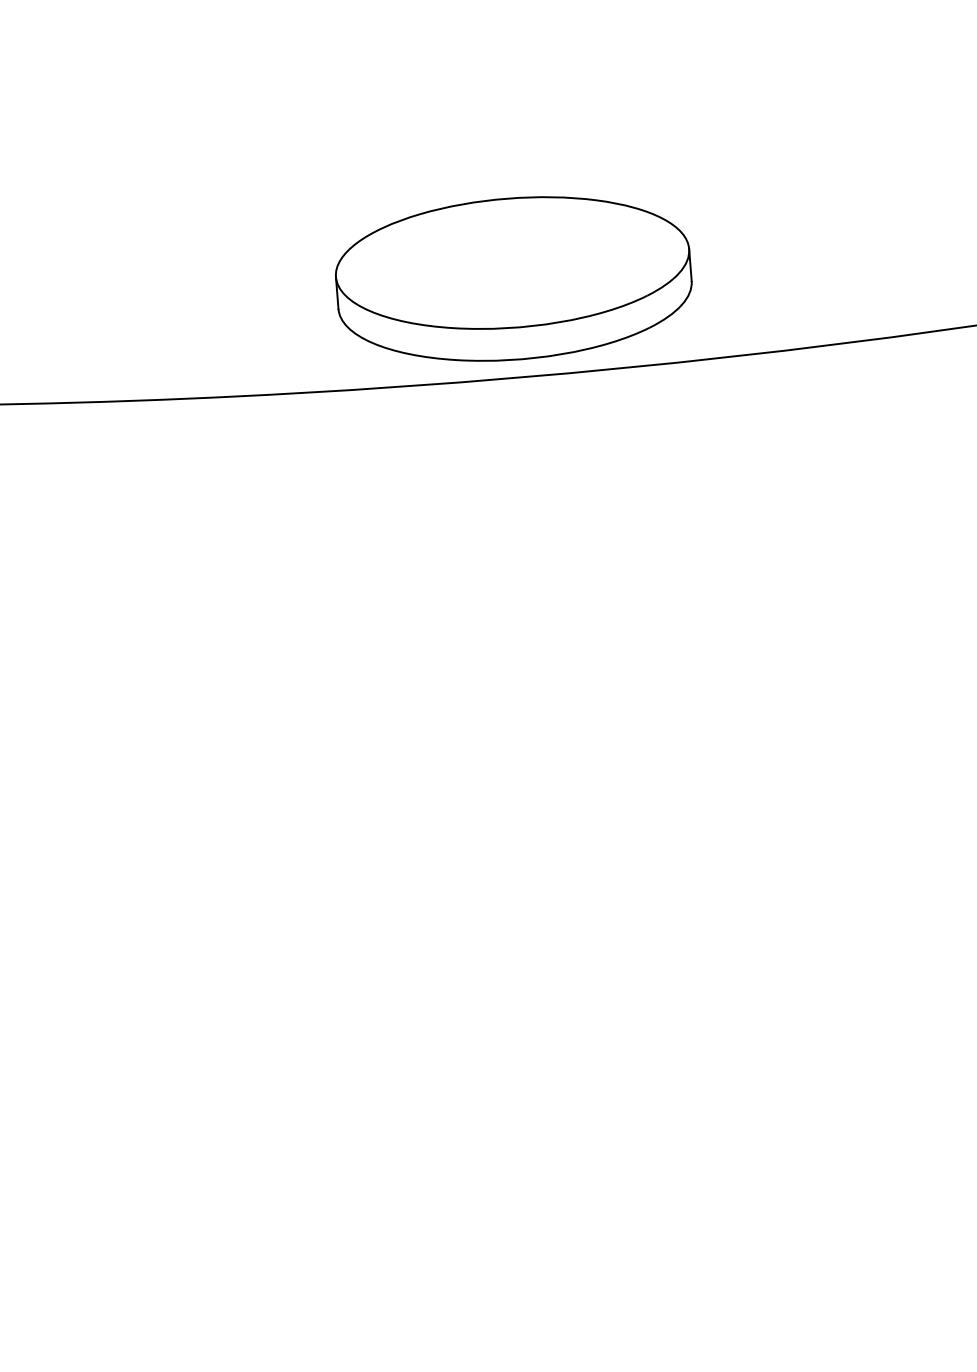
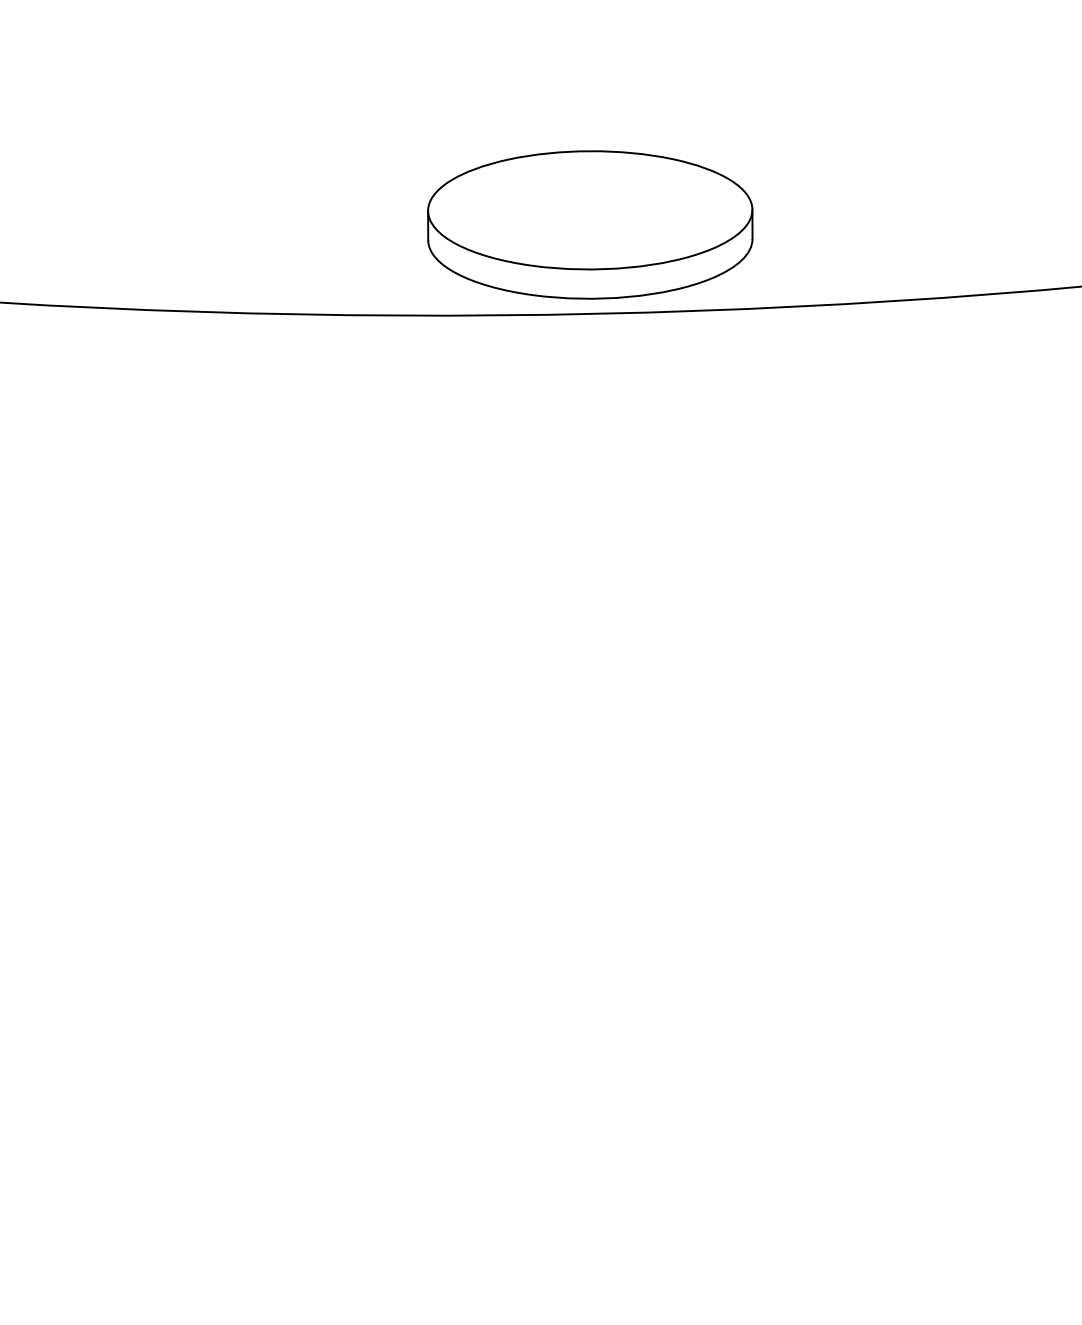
part: (513, 278) -> (590, 224), moved

